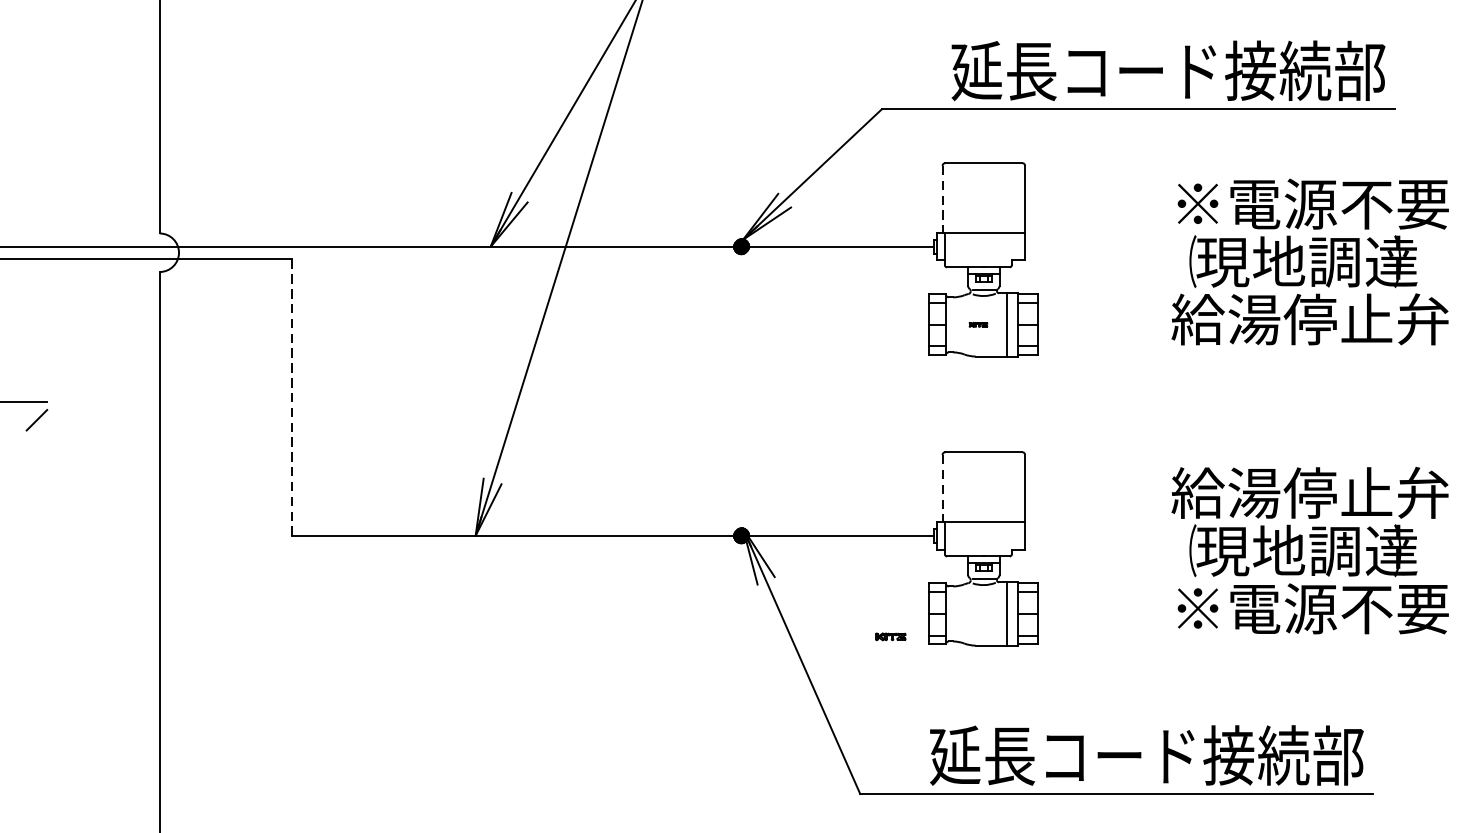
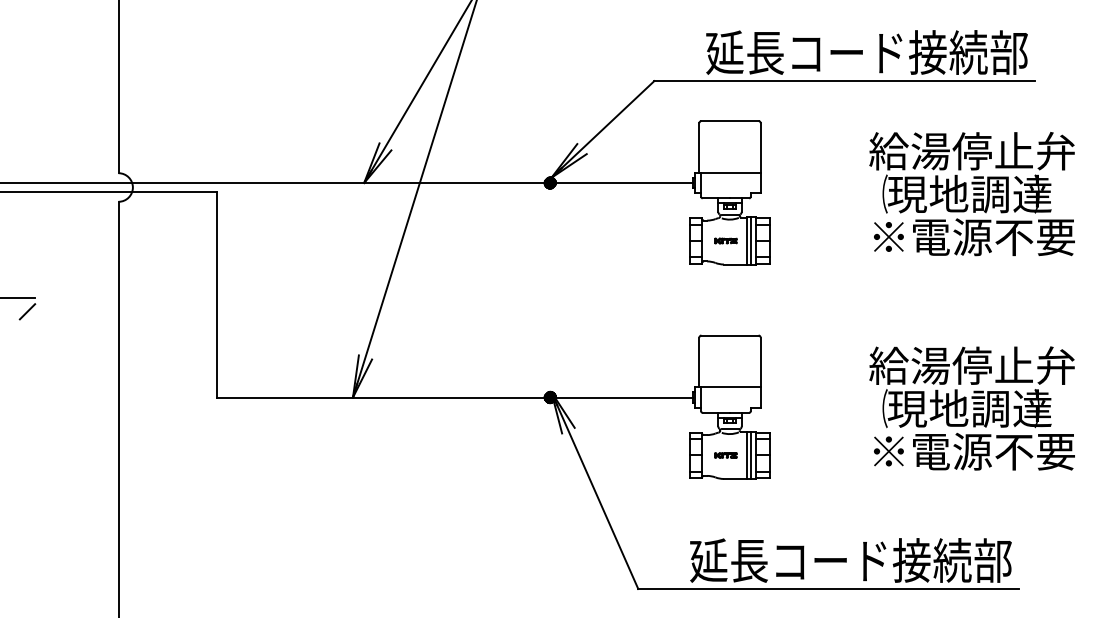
line: (942, 198) -> (699, 147), dashed -> solid
text: (1309, 204) -> (971, 151), ※電源不要 -> 給湯停止弁
text: (1309, 318) -> (971, 236), 給湯停止弁 -> ※電源不要
part: (977, 324) -> (725, 240), size x1.67
line: (1012, 325) -> (751, 241), added
line: (291, 396) -> (216, 294), dashed -> solid
line: (942, 488) -> (699, 362), dashed -> solid
line: (1012, 613) -> (751, 455), added
part: (890, 636) -> (725, 455), moved

